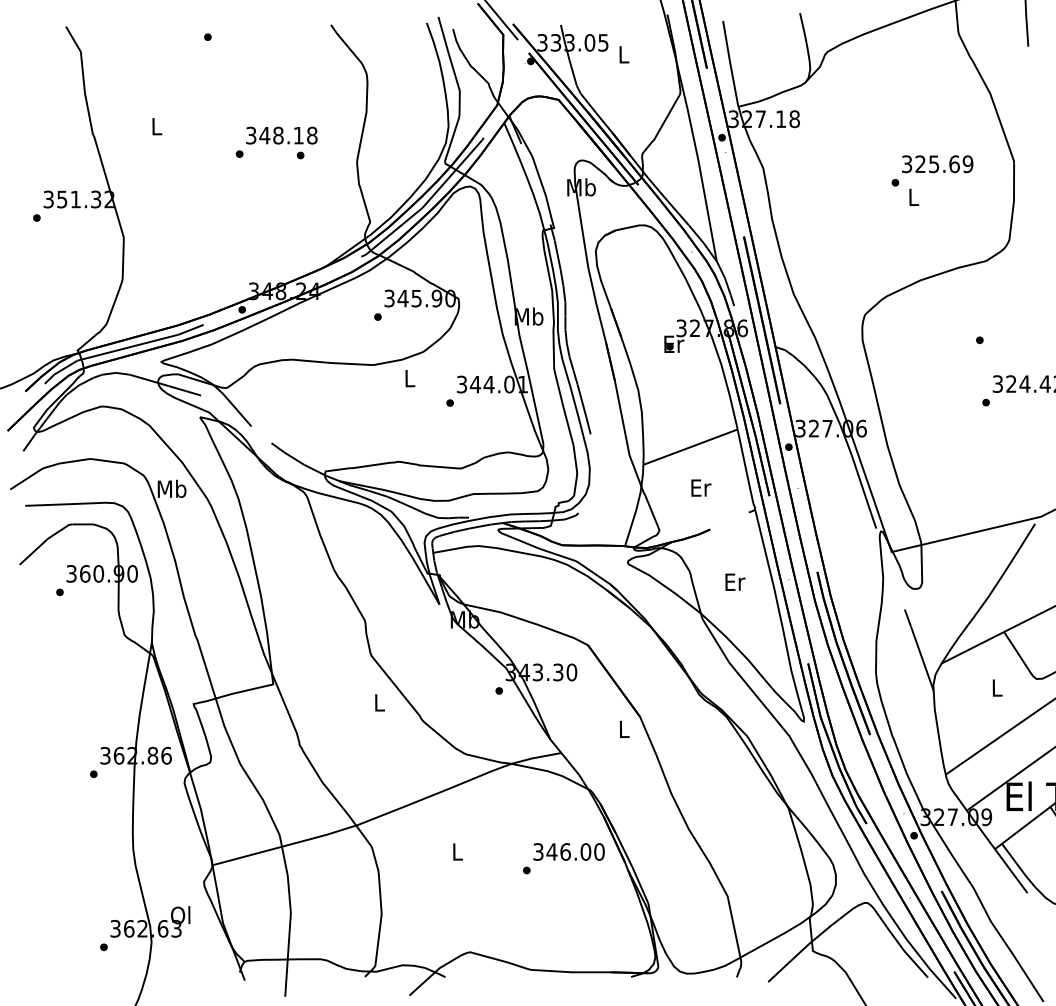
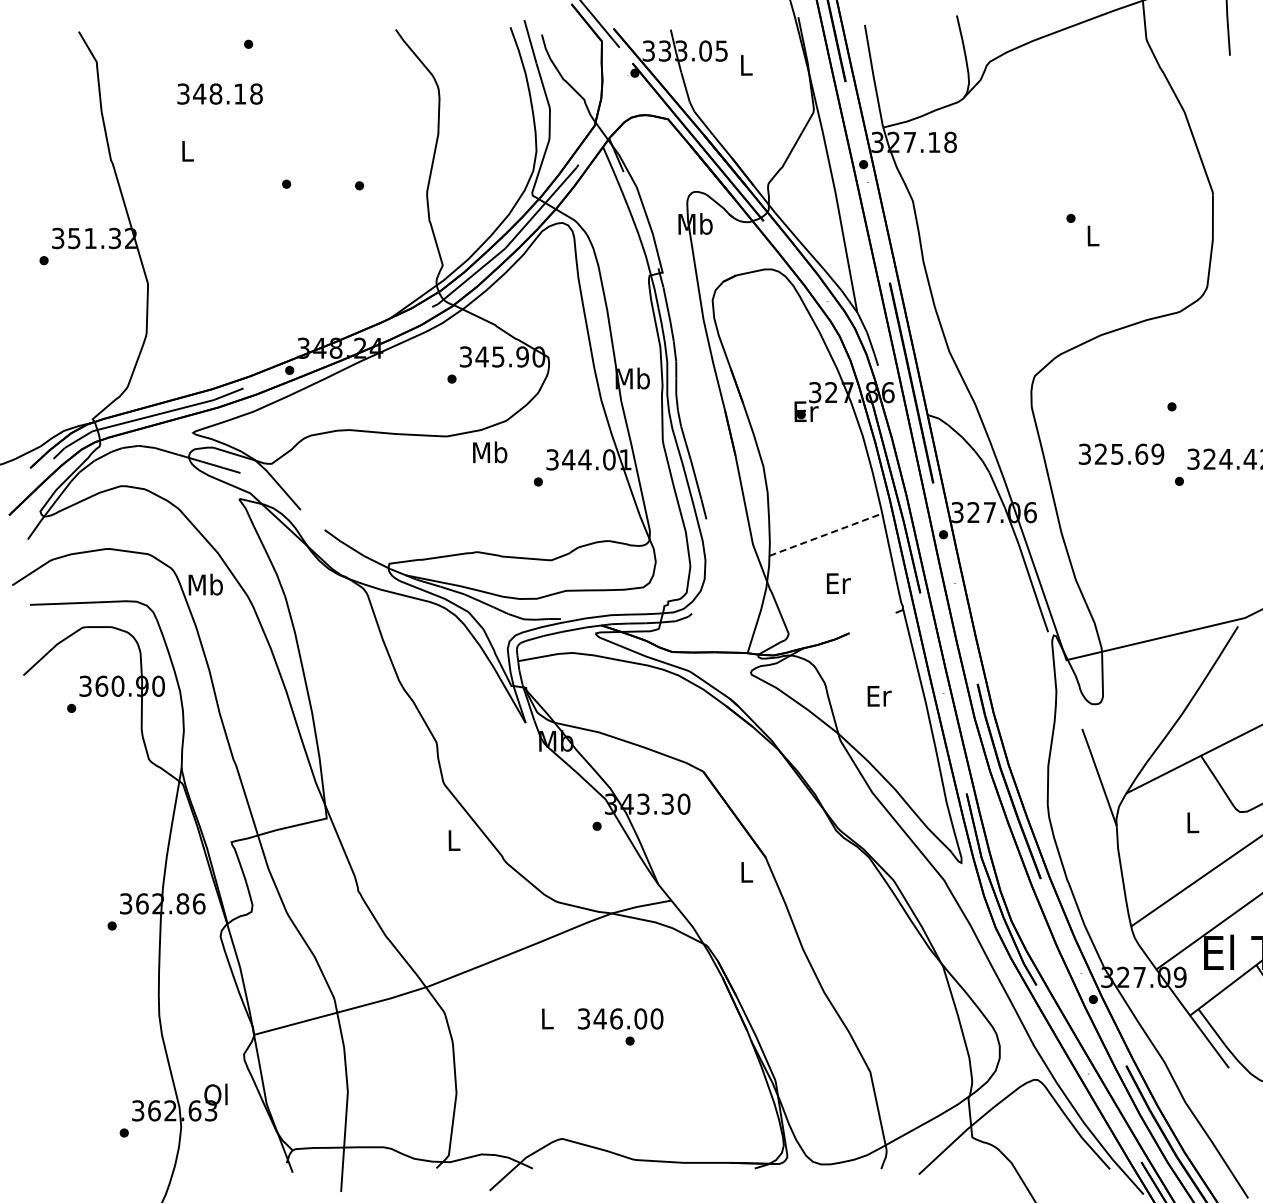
text: (281, 135) -> (219, 93), moved
text: (937, 163) -> (1121, 453), moved
text: (410, 378) -> (490, 452), L -> Mb
line: (690, 446) -> (825, 534), solid -> dashed
text: (568, 851) -> (620, 1018), moved

